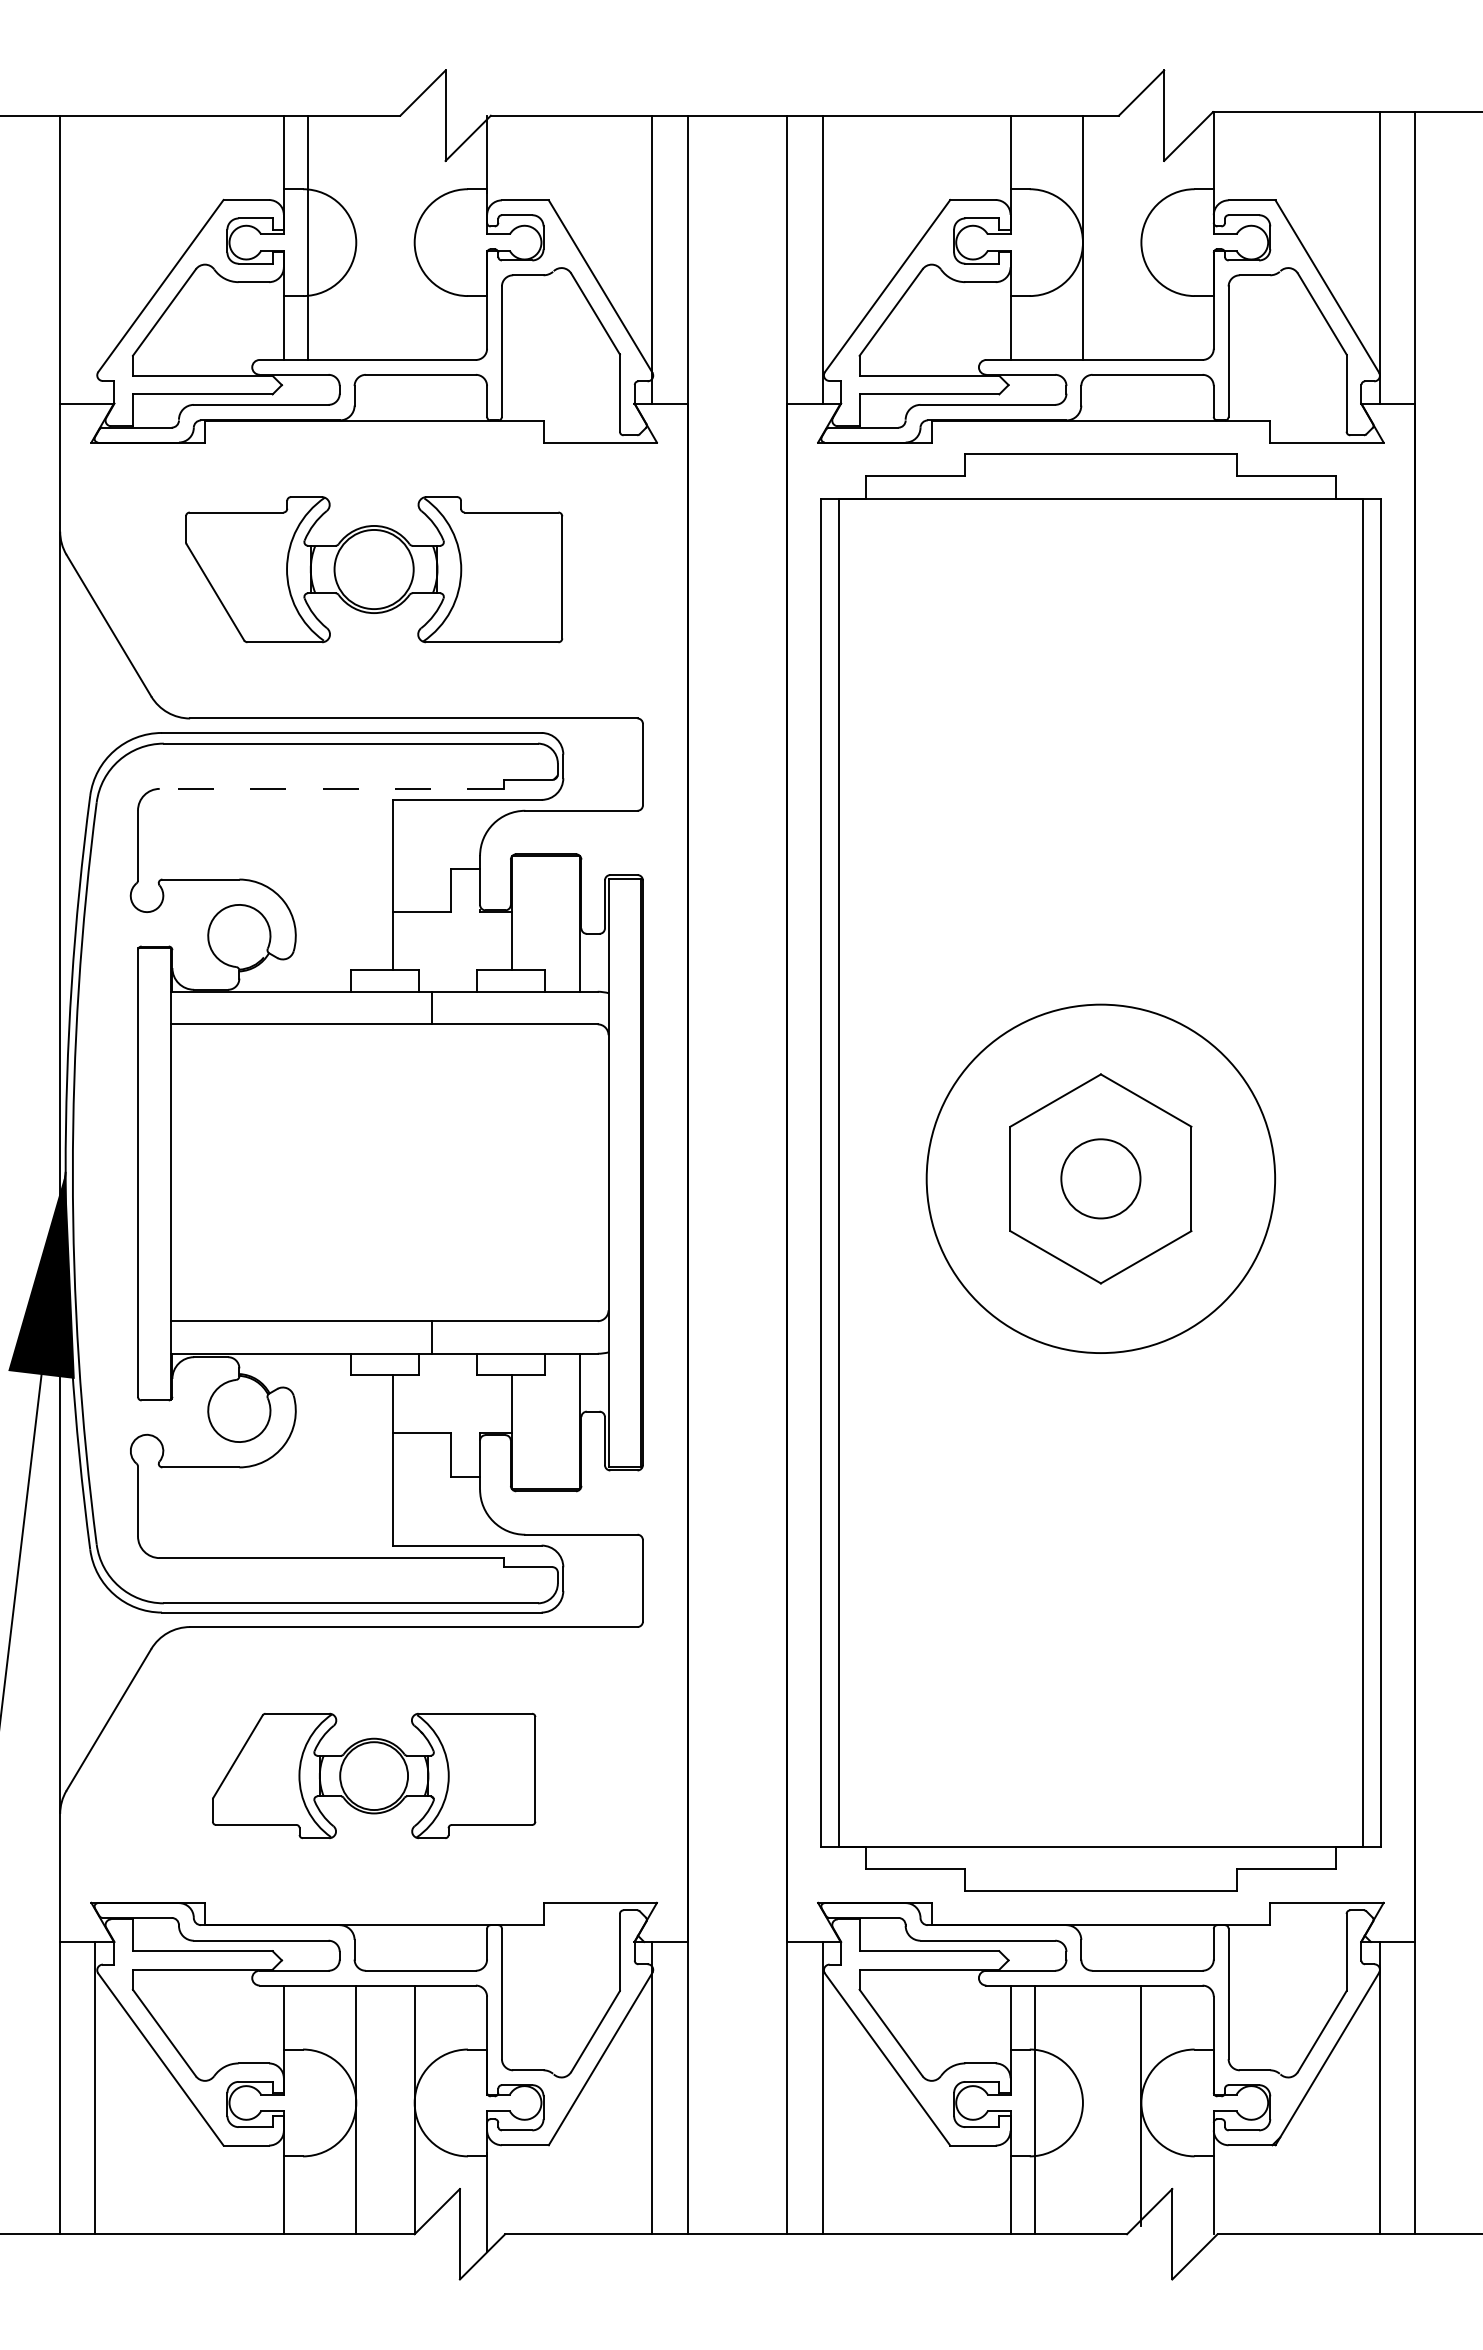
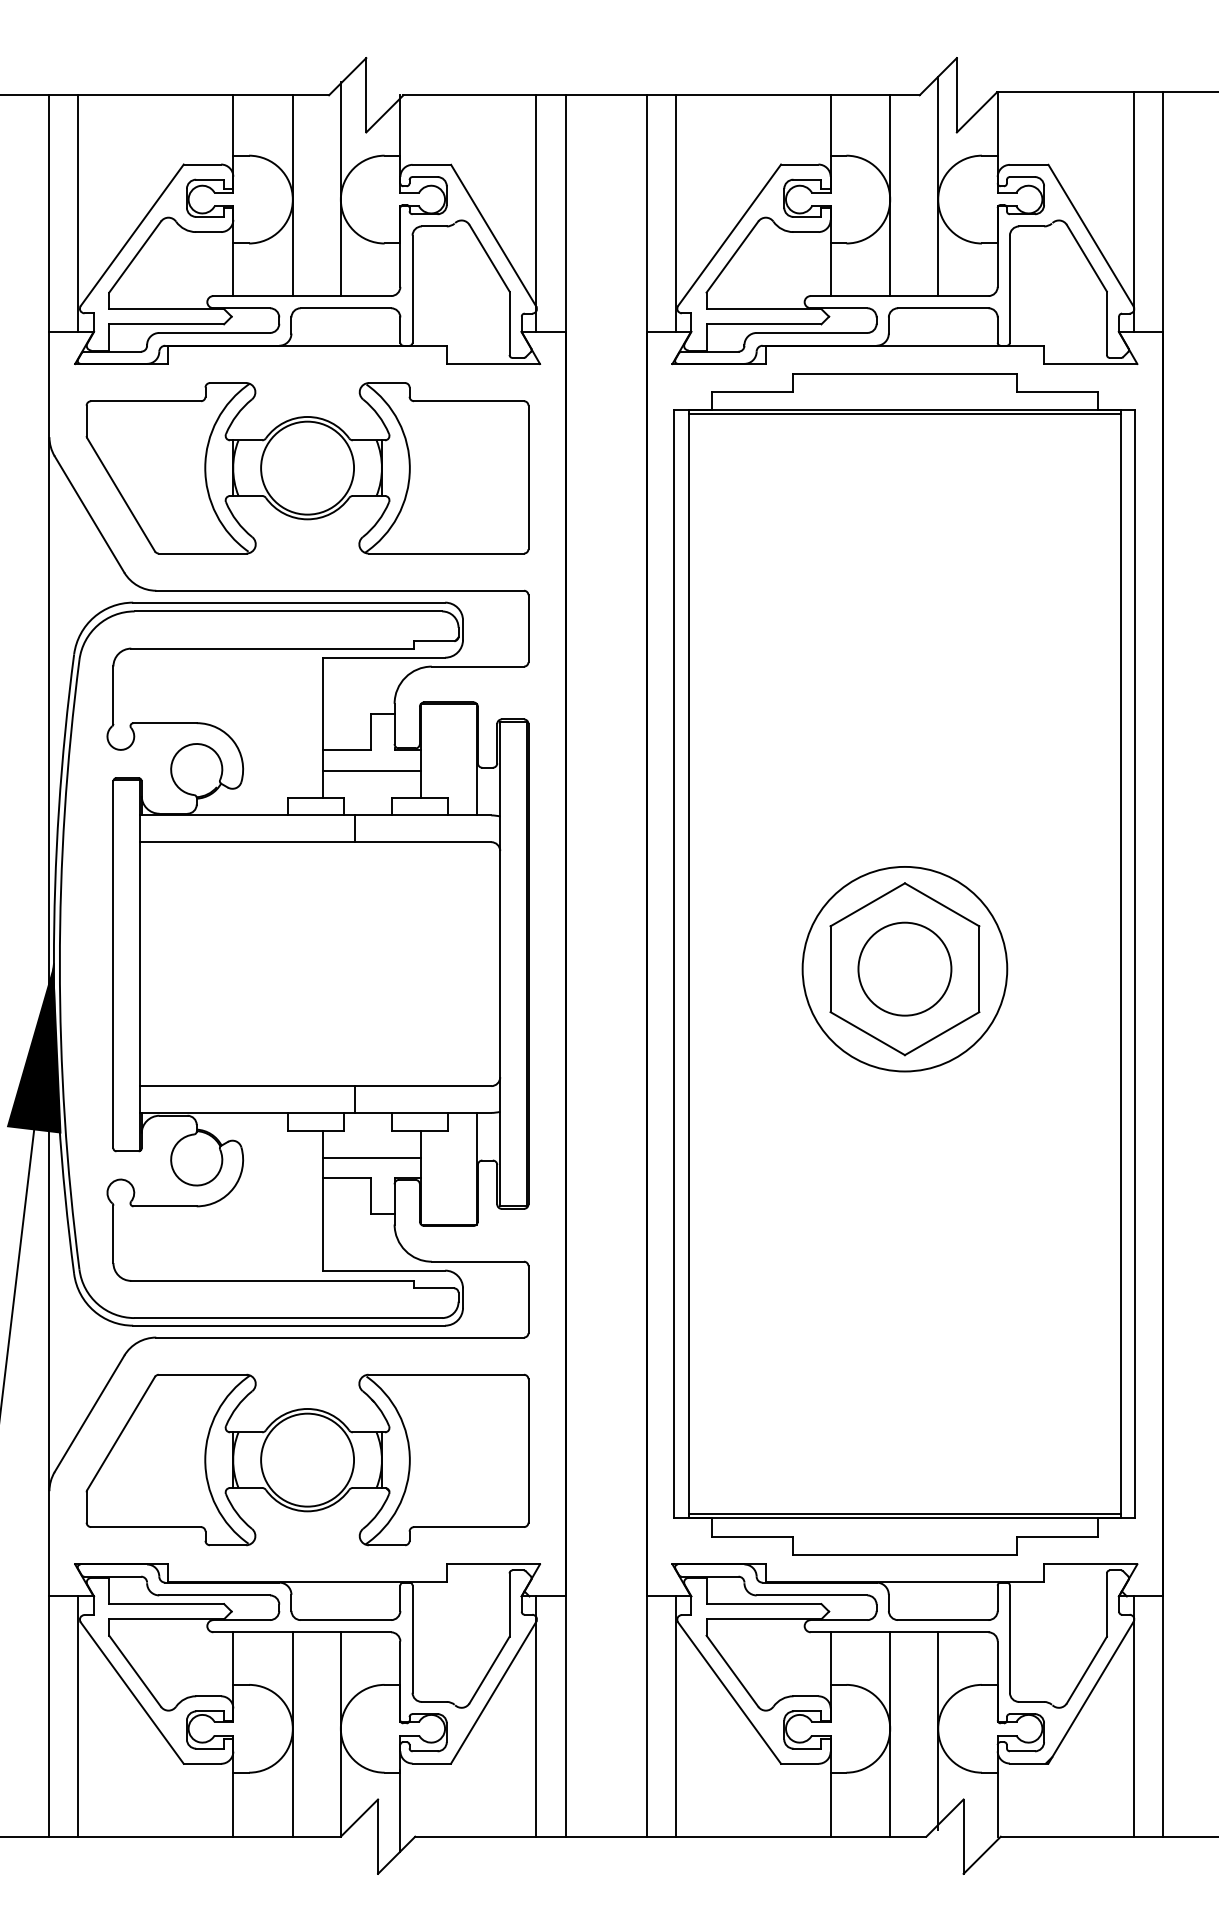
line: (1141, 226) -> (938, 186), added
line: (414, 229) -> (340, 188), added
line: (308, 237) -> (293, 195), moved
line: (95, 259) -> (78, 213), added
line: (1100, 504) -> (904, 414), added
part: (373, 569) -> (307, 468), size x1.43
line: (331, 788) -> (272, 648), dashed -> solid
line: (452, 937) -> (371, 770), added
circle: (1100, 1178) -> (904, 968), size x0.71
circle: (1100, 1178) -> (904, 968), size x1.43
line: (452, 1408) -> (371, 1157), added
part: (373, 1775) -> (307, 1459), size x1.67
line: (1100, 1841) -> (904, 1513), added
line: (1034, 2109) -> (889, 1734), moved

